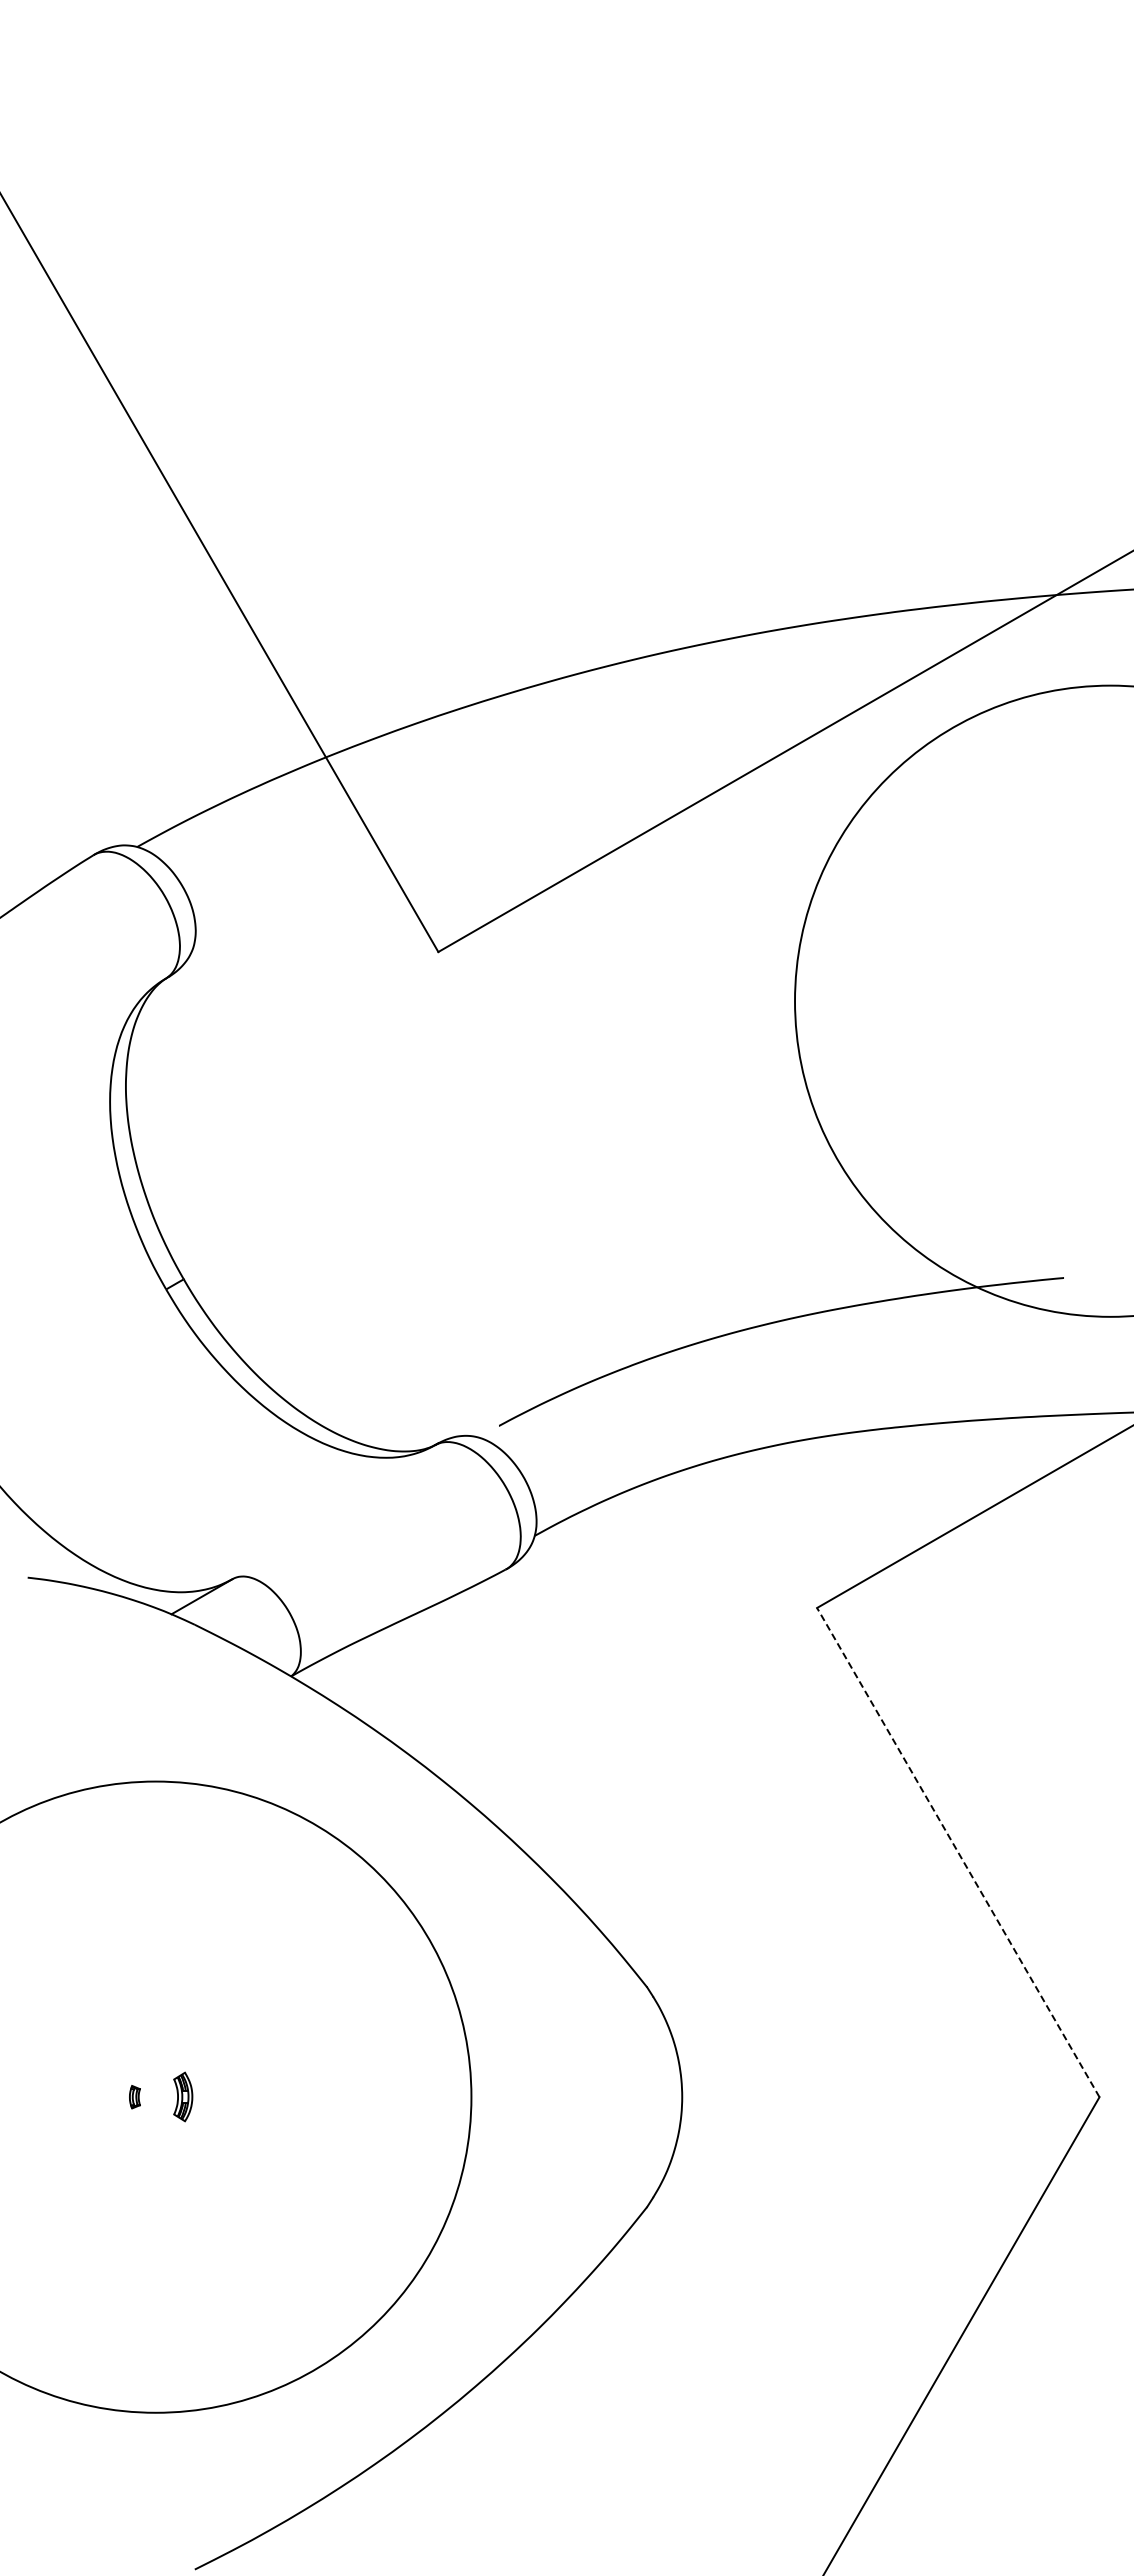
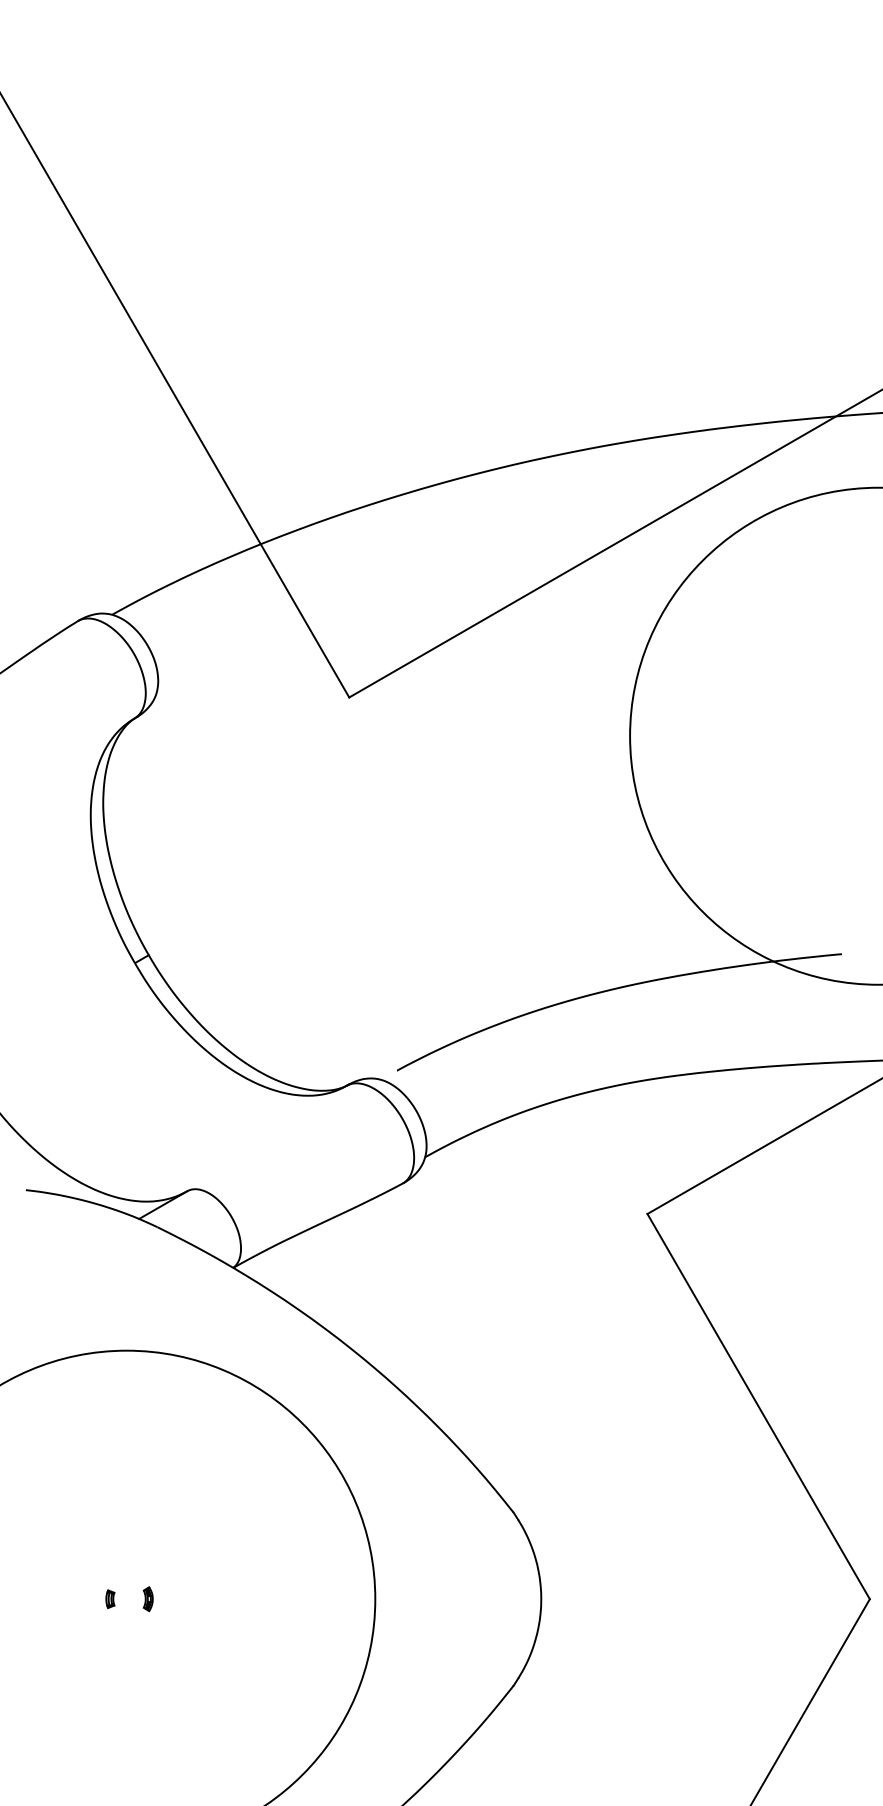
line: (958, 1852) -> (758, 1406), dashed -> solid
part: (182, 2097) -> (147, 1599), size x0.62

